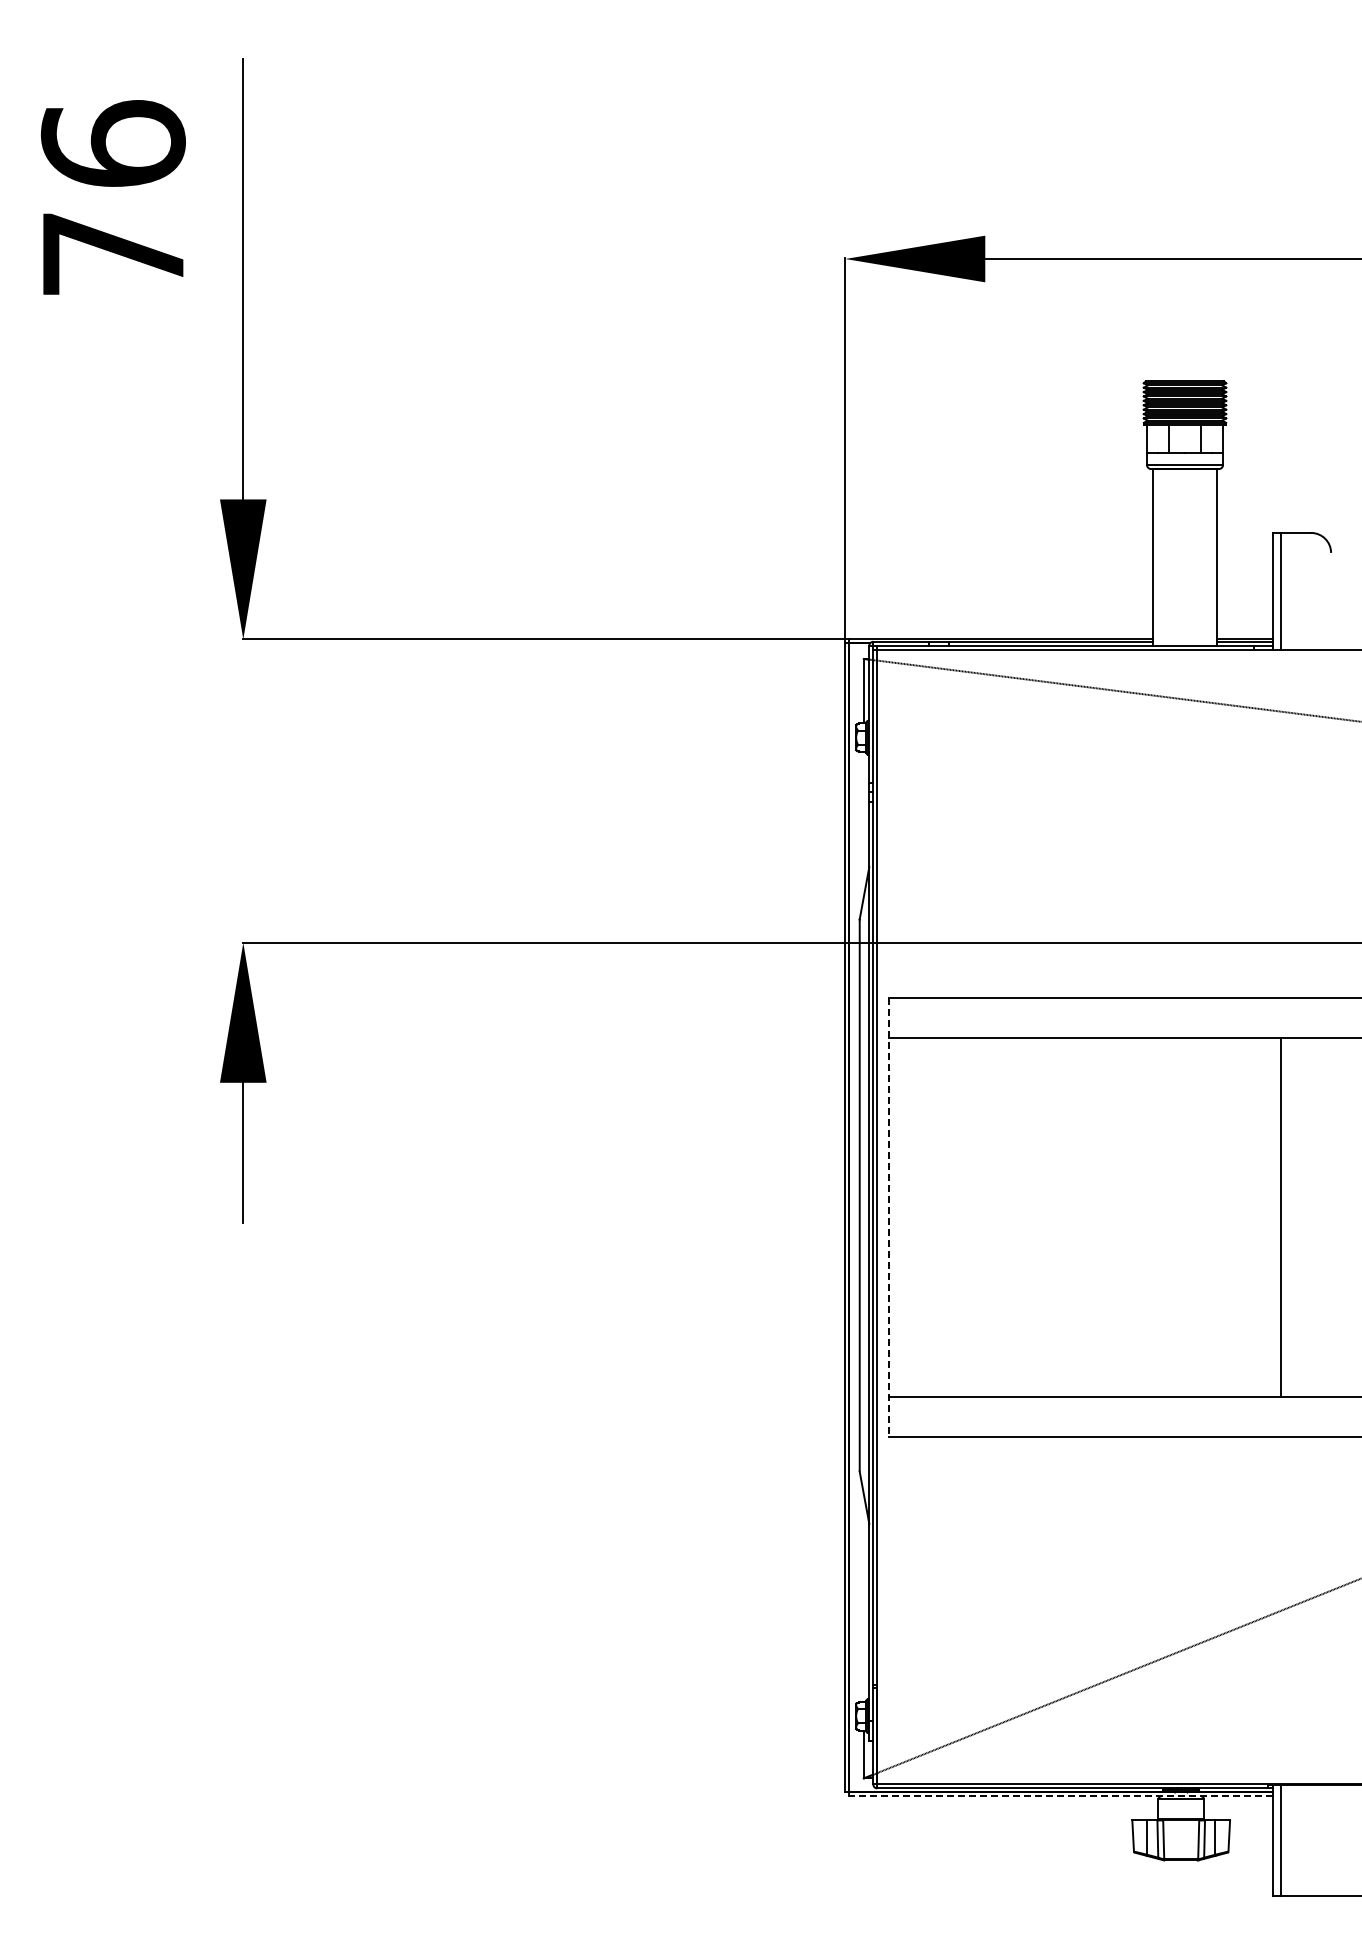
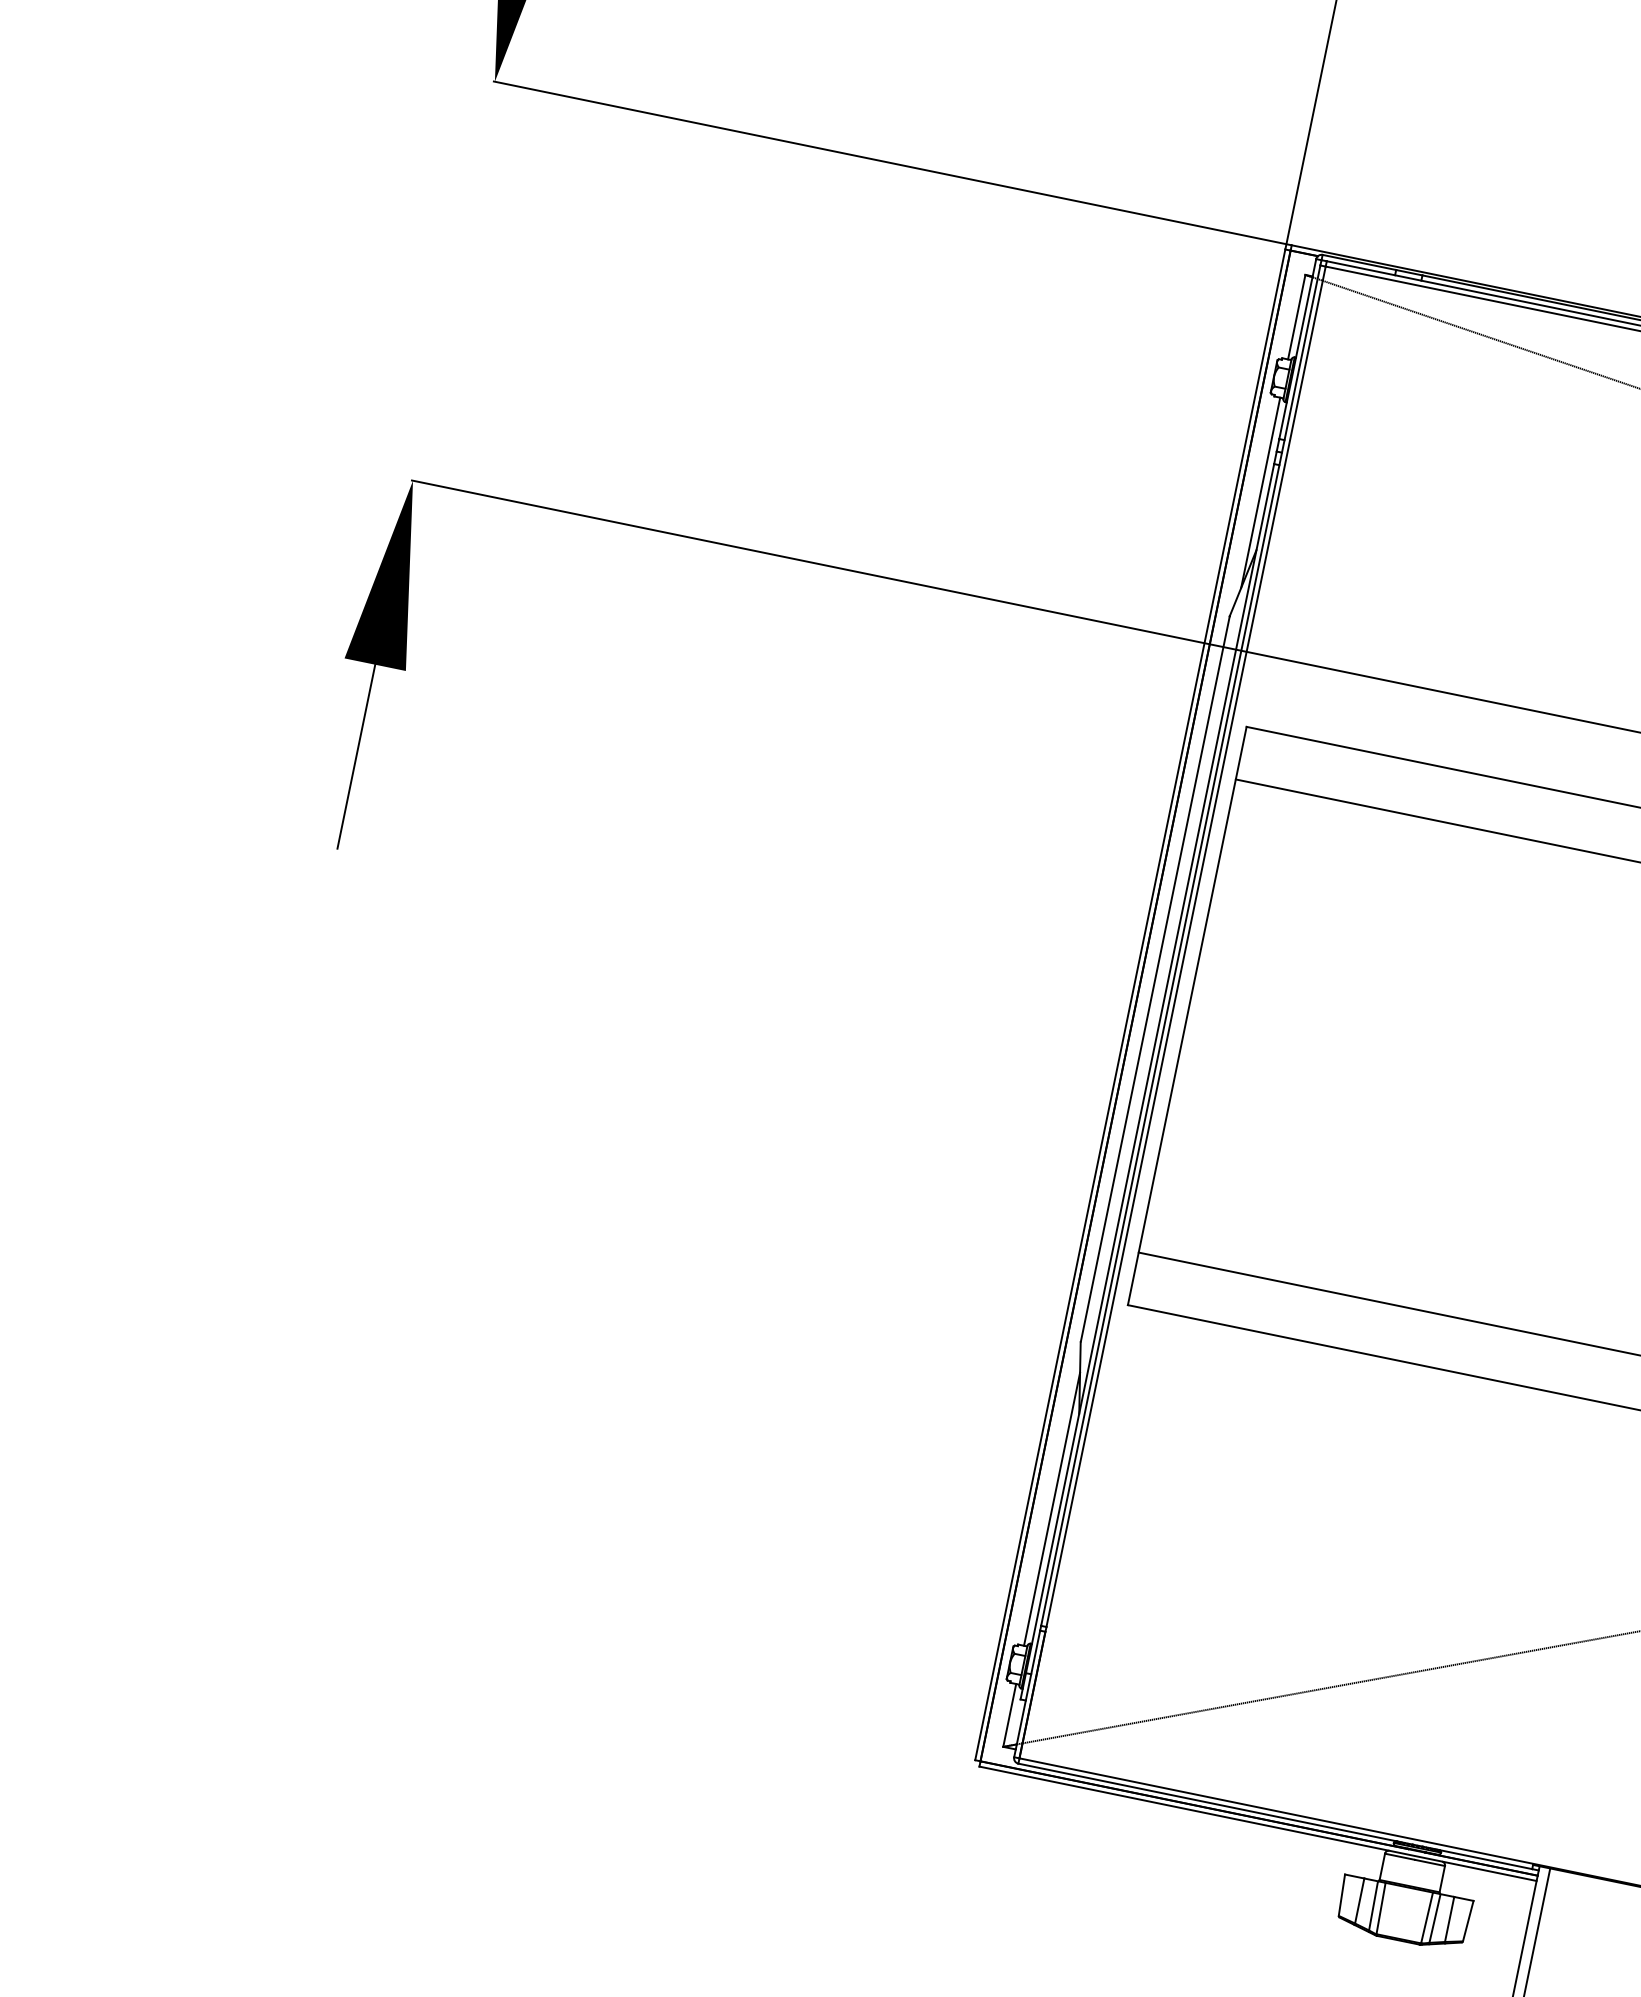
line: (863, 824) -> (1260, 492), added
line: (888, 1217) -> (1187, 1015), dashed -> solid
line: (863, 1597) -> (1051, 1508), added
line: (1061, 1796) -> (1258, 1823), dashed -> solid

